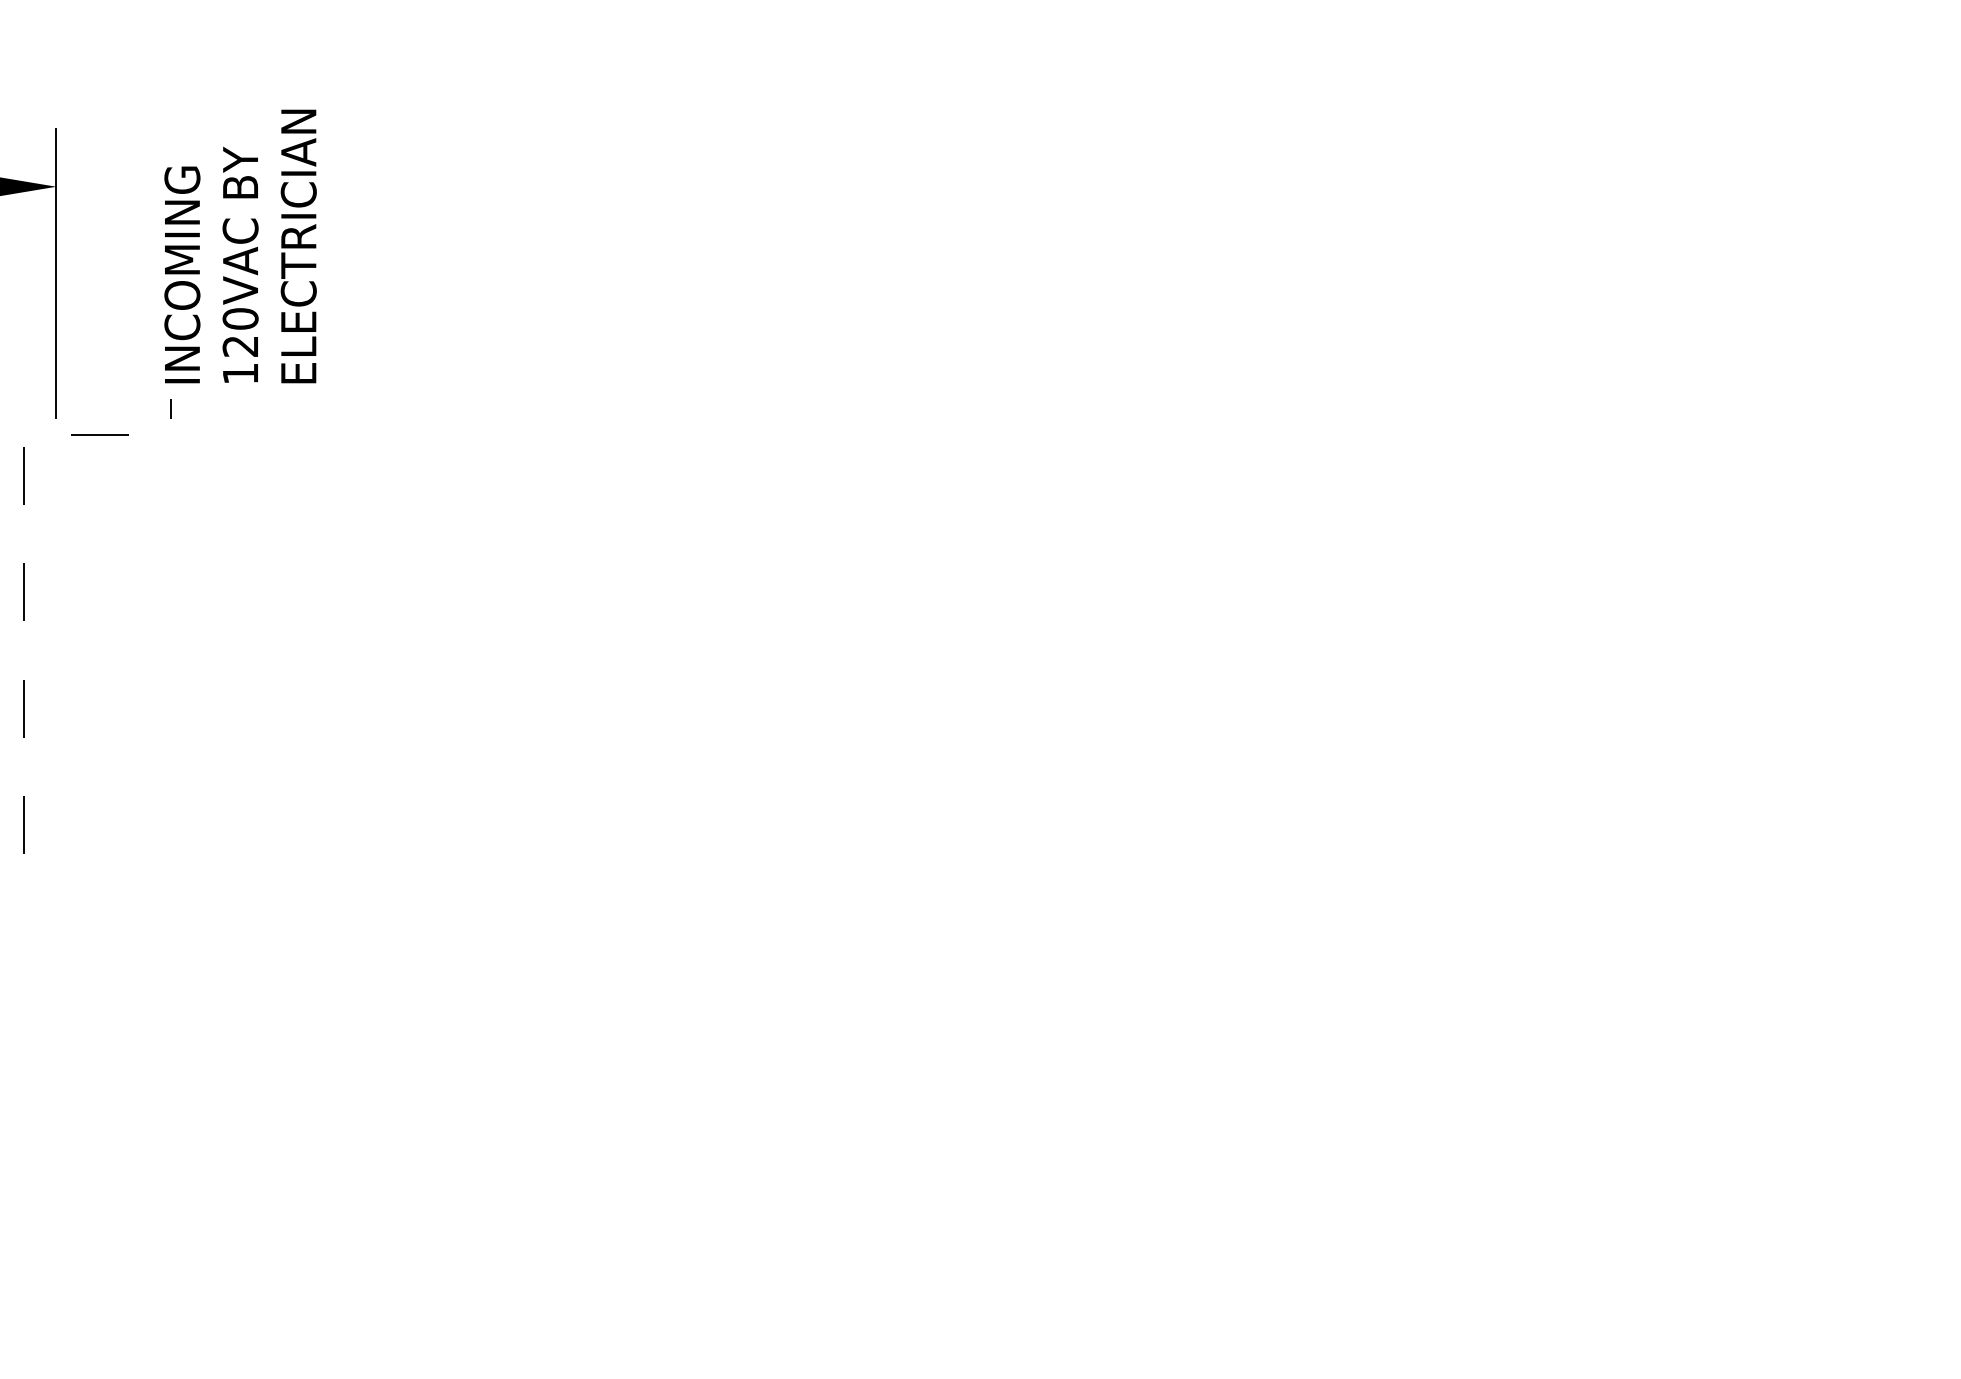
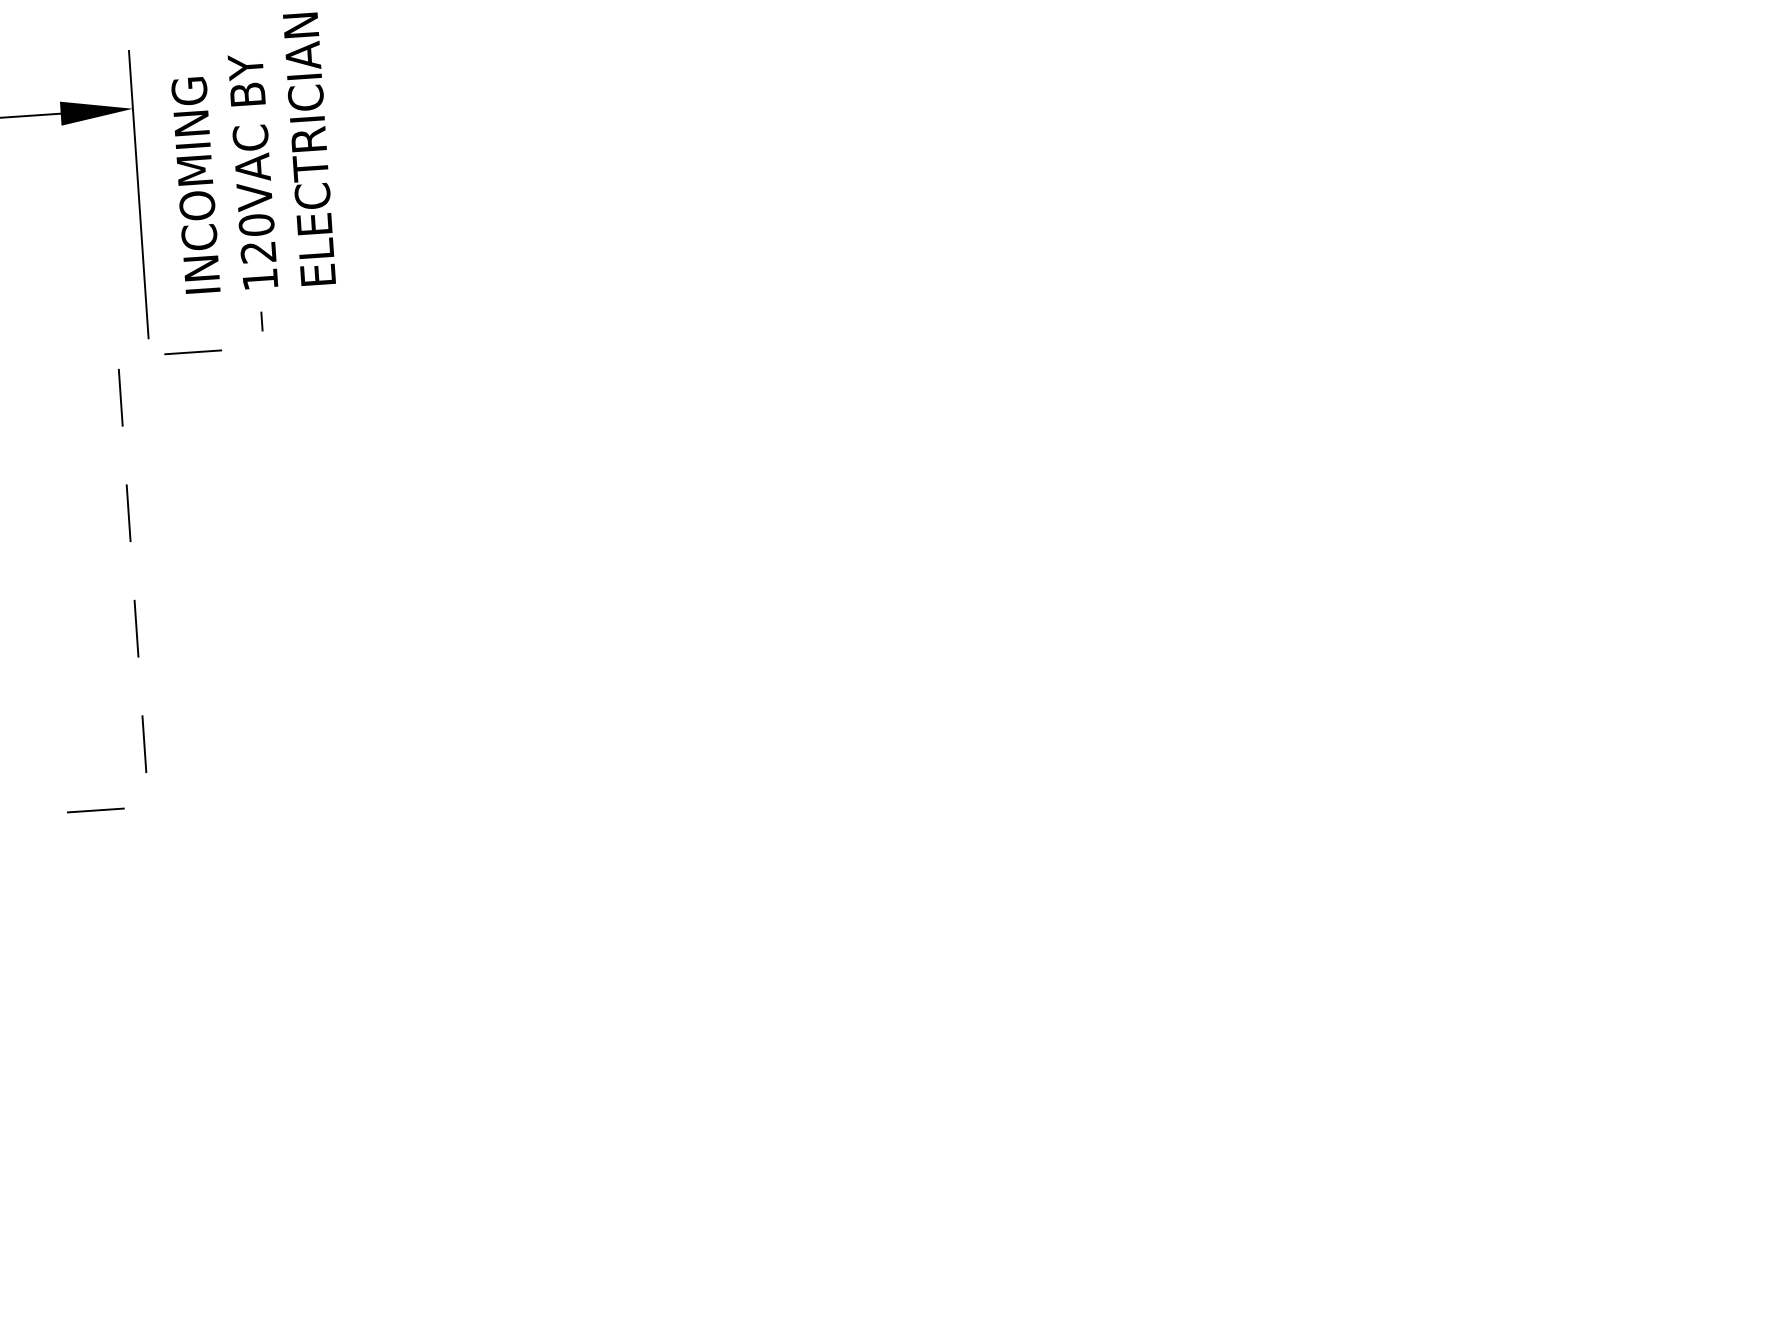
text: (240, 246) -> (251, 153), moved

